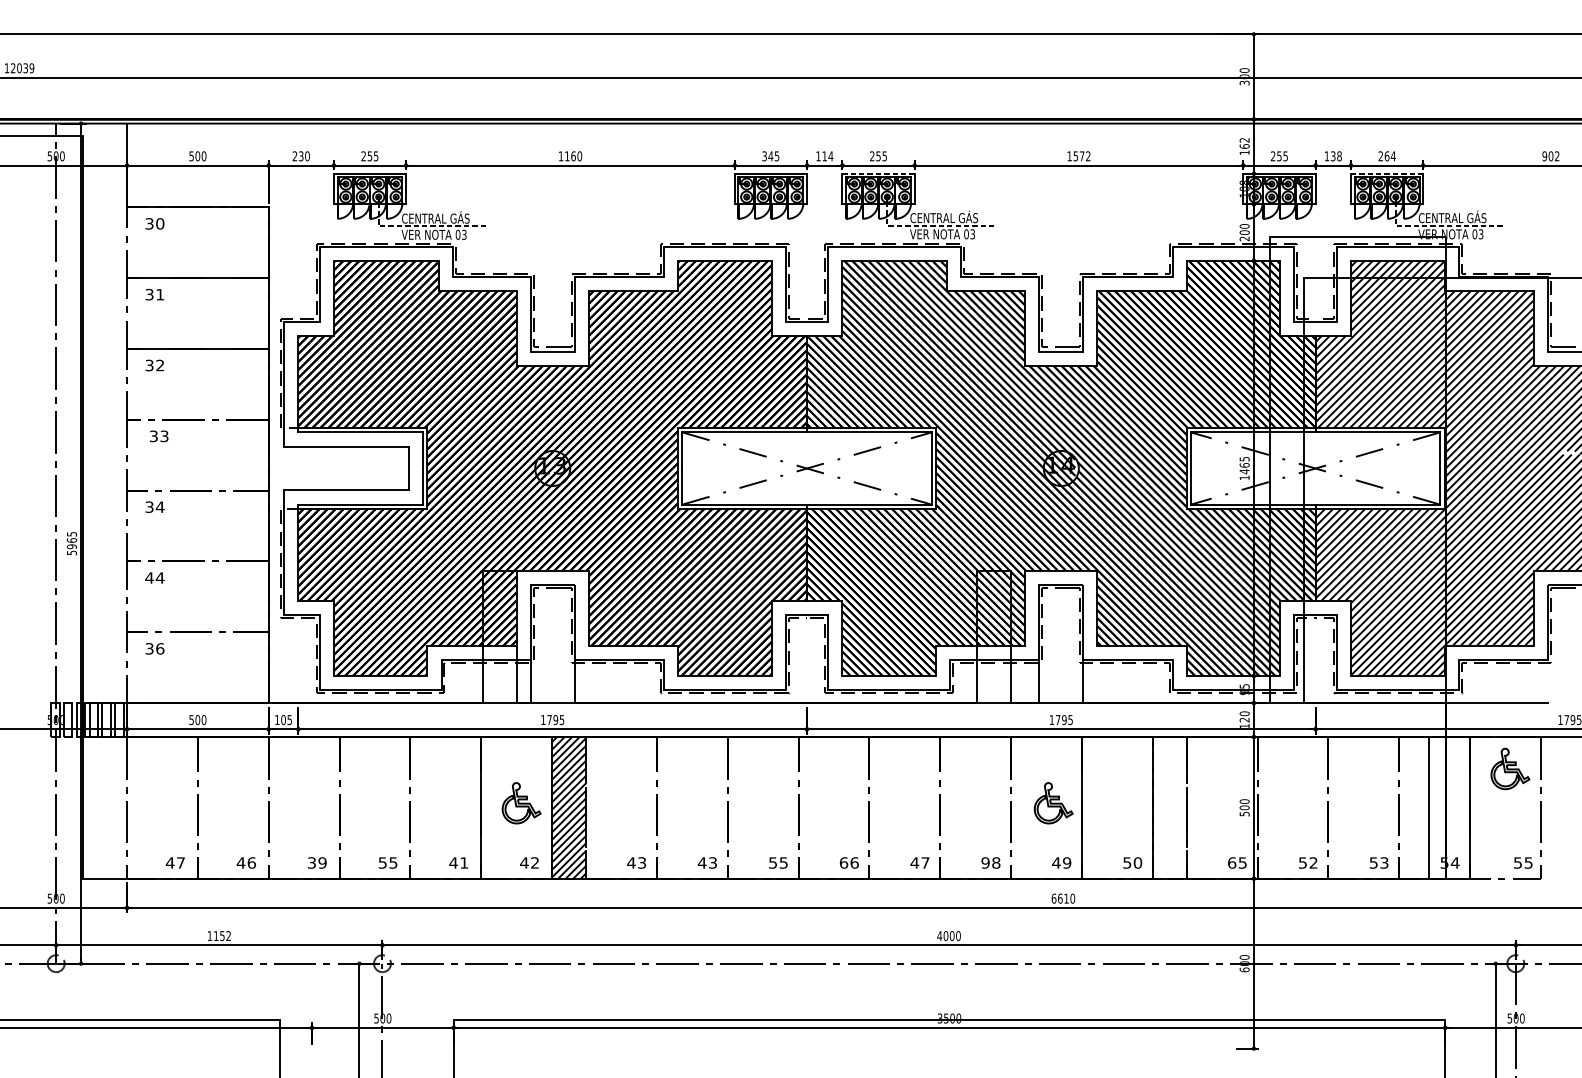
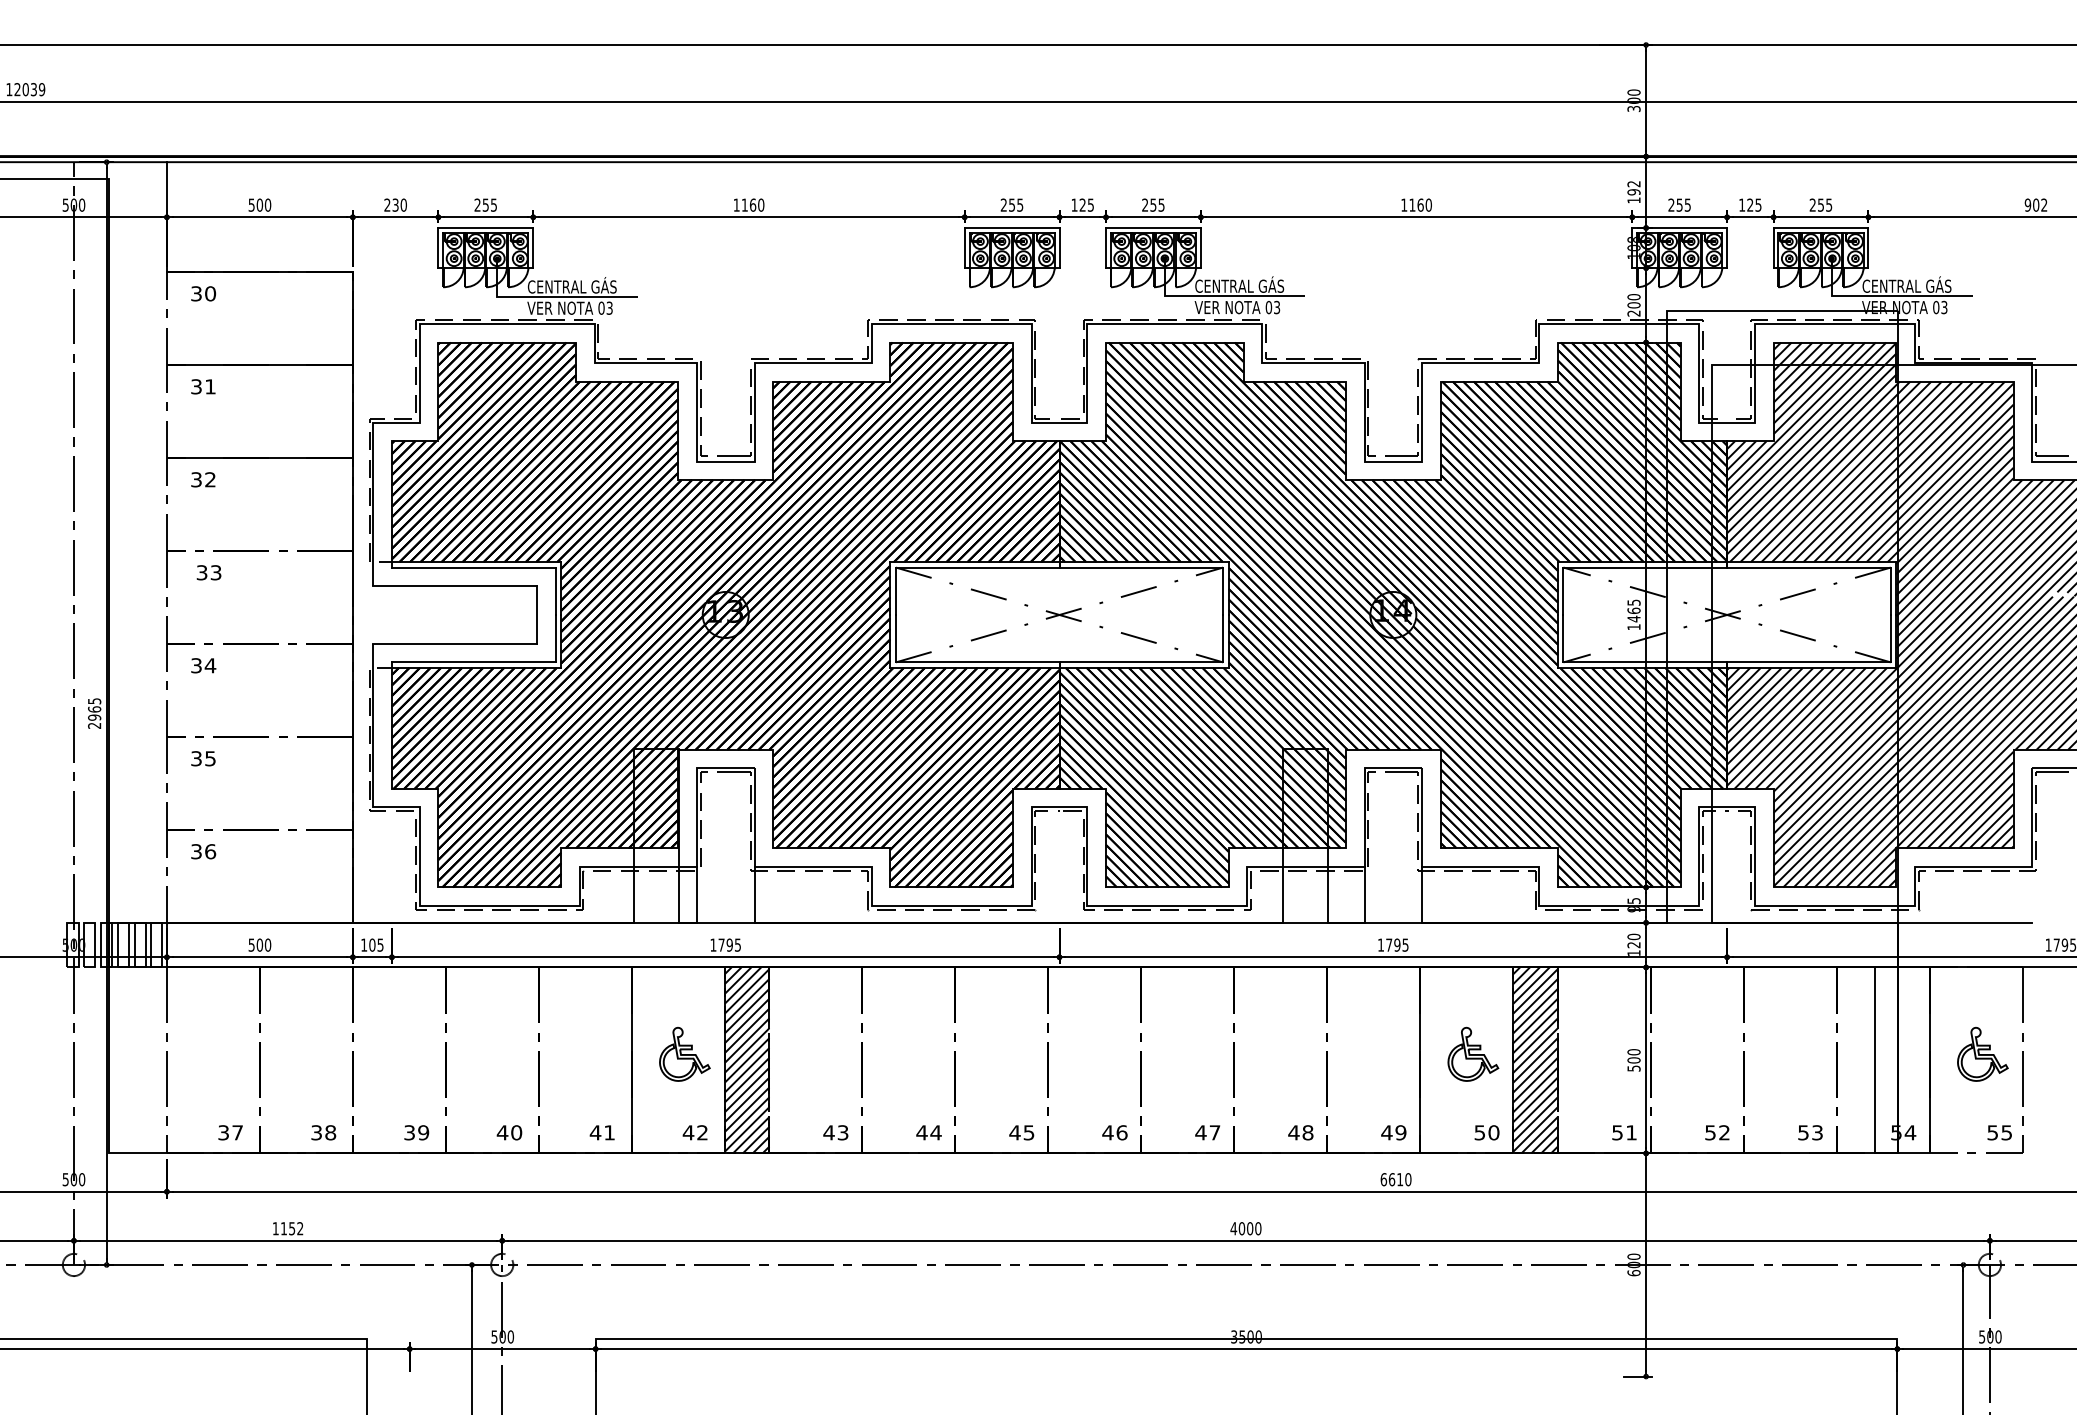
text: (1244, 146) -> (1633, 192), 162 -> 192
text: (767, 155) -> (1007, 204), 345 -> 255
text: (827, 155) -> (1086, 204), 114 -> 125
text: (1082, 155) -> (1420, 204), 1572 -> 1160
text: (1336, 155) -> (1754, 204), 138 -> 125
text: (1389, 155) -> (1824, 204), 264 -> 255
line: (877, 174) -> (1152, 228), dashed -> solid
line: (1386, 174) -> (1820, 228), dashed -> solid
line: (925, 225) -> (1215, 296), dashed -> solid
line: (1433, 225) -> (1882, 296), dashed -> solid
line: (417, 226) -> (548, 297), dashed -> solid
text: (71, 552) -> (94, 725), 5965 -> 2965
text: (154, 577) -> (203, 758), 44 -> 35
part: (1510, 768) -> (1982, 1053), moved
part: (1053, 802) -> (1473, 1053), moved
hatch: (1169, 807) -> (1535, 1060), added
text: (170, 862) -> (223, 1132), 47 -> 37
text: (246, 862) -> (323, 1132), 46 -> 38
text: (388, 862) -> (509, 1132), 55 -> 40
text: (712, 862) -> (935, 1132), 43 -> 44
text: (772, 862) -> (1014, 1132), 55 -> 45
text: (843, 862) -> (1107, 1132), 66 -> 46
text: (985, 862) -> (1293, 1132), 98 -> 48
text: (1237, 862) -> (1624, 1132), 65 -> 51

